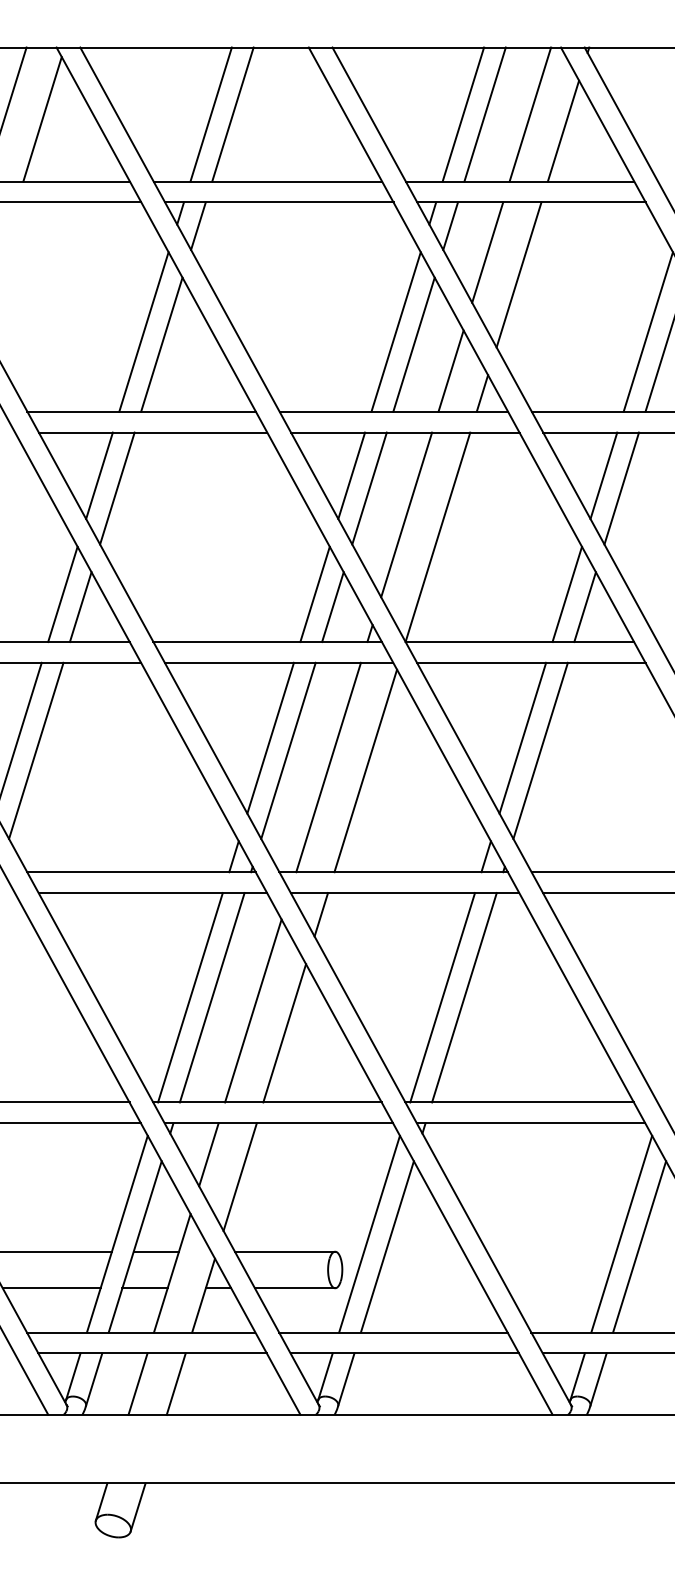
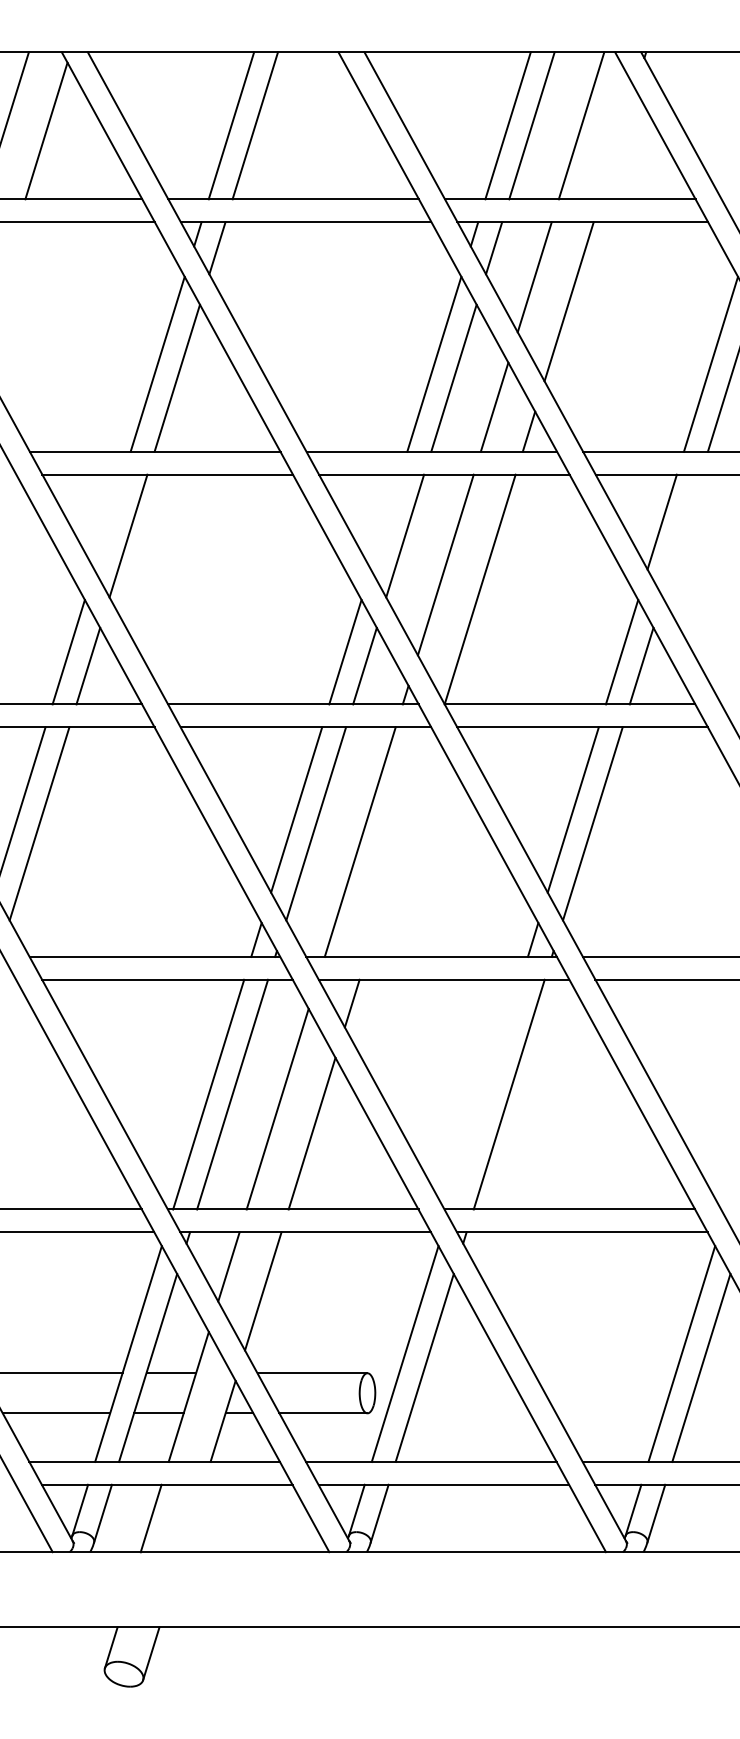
line: (563, 130) -> (617, 143), removed
line: (99, 475) -> (108, 521), removed
line: (351, 475) -> (385, 521), removed
line: (621, 488) -> (681, 536), removed
line: (365, 770) -> (400, 845), removed
line: (442, 997) -> (485, 1094), removed
line: (175, 1383) -> (192, 1517), removed

